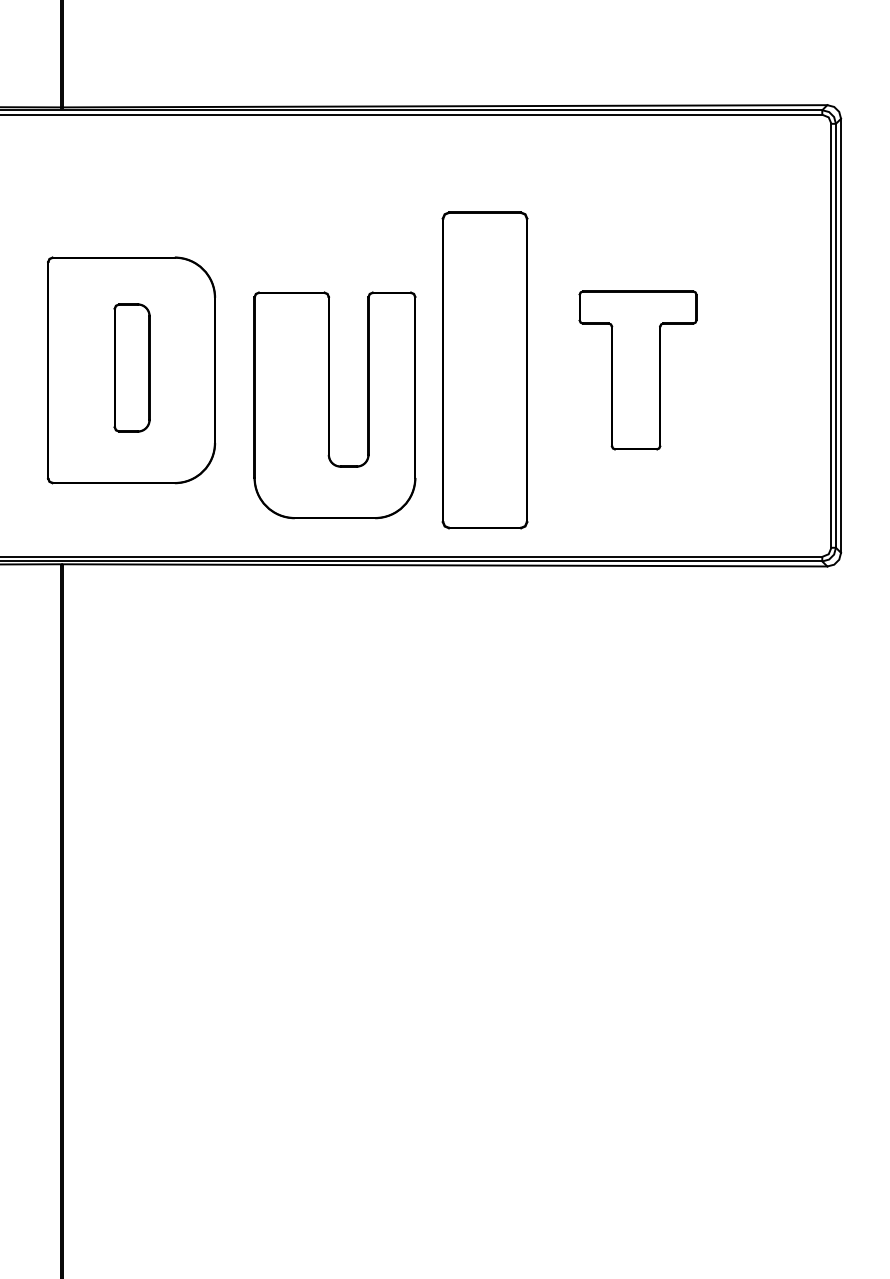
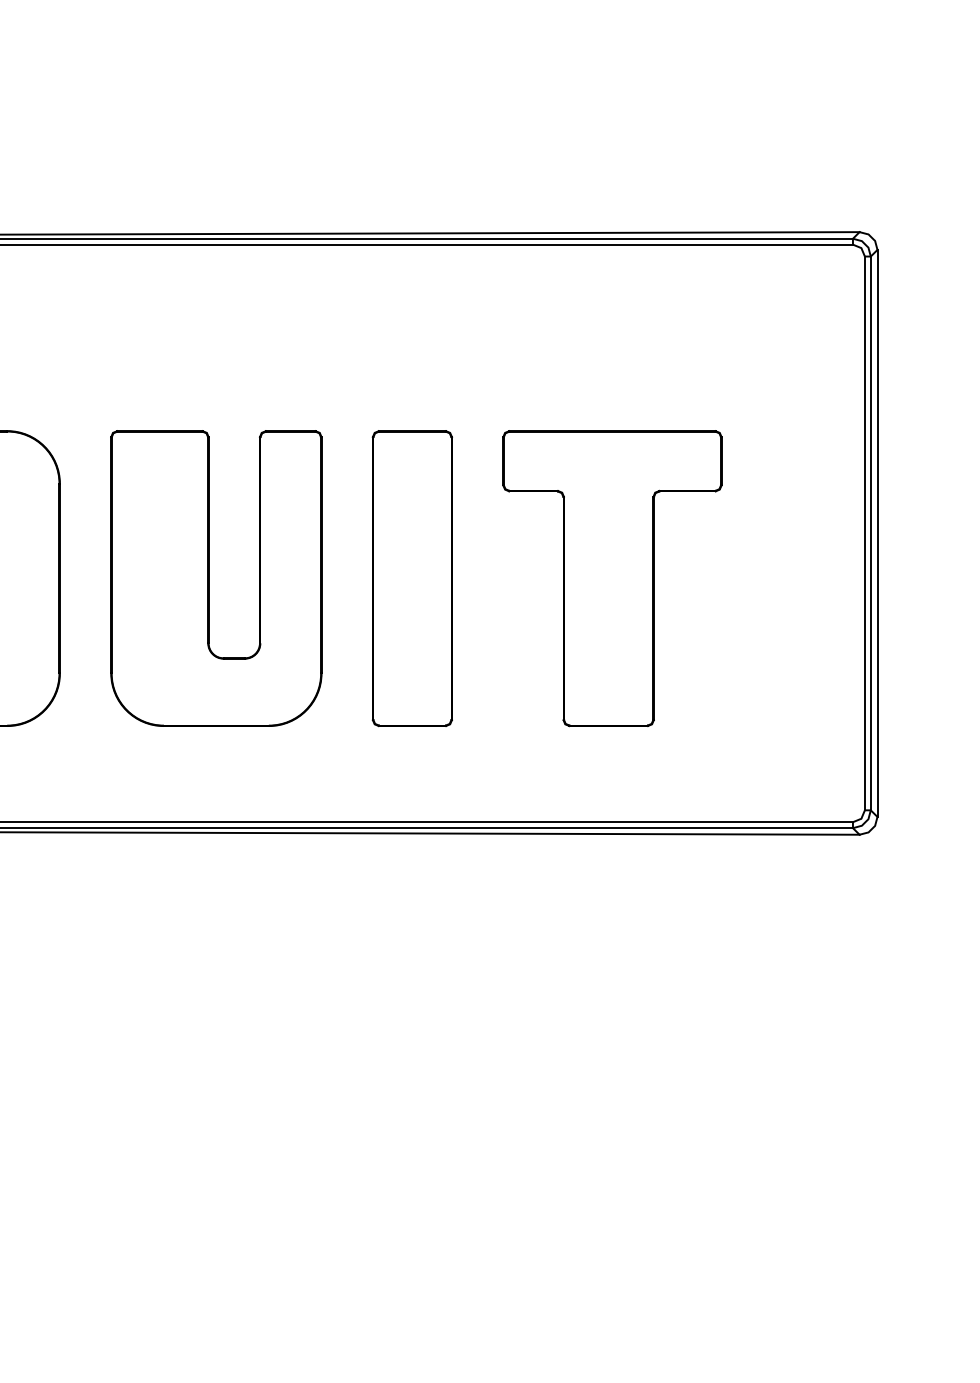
part: (484, 370) -> (411, 578), size x0.71
part: (637, 370) -> (611, 578), size x1.43
part: (334, 405) -> (215, 578), moved

